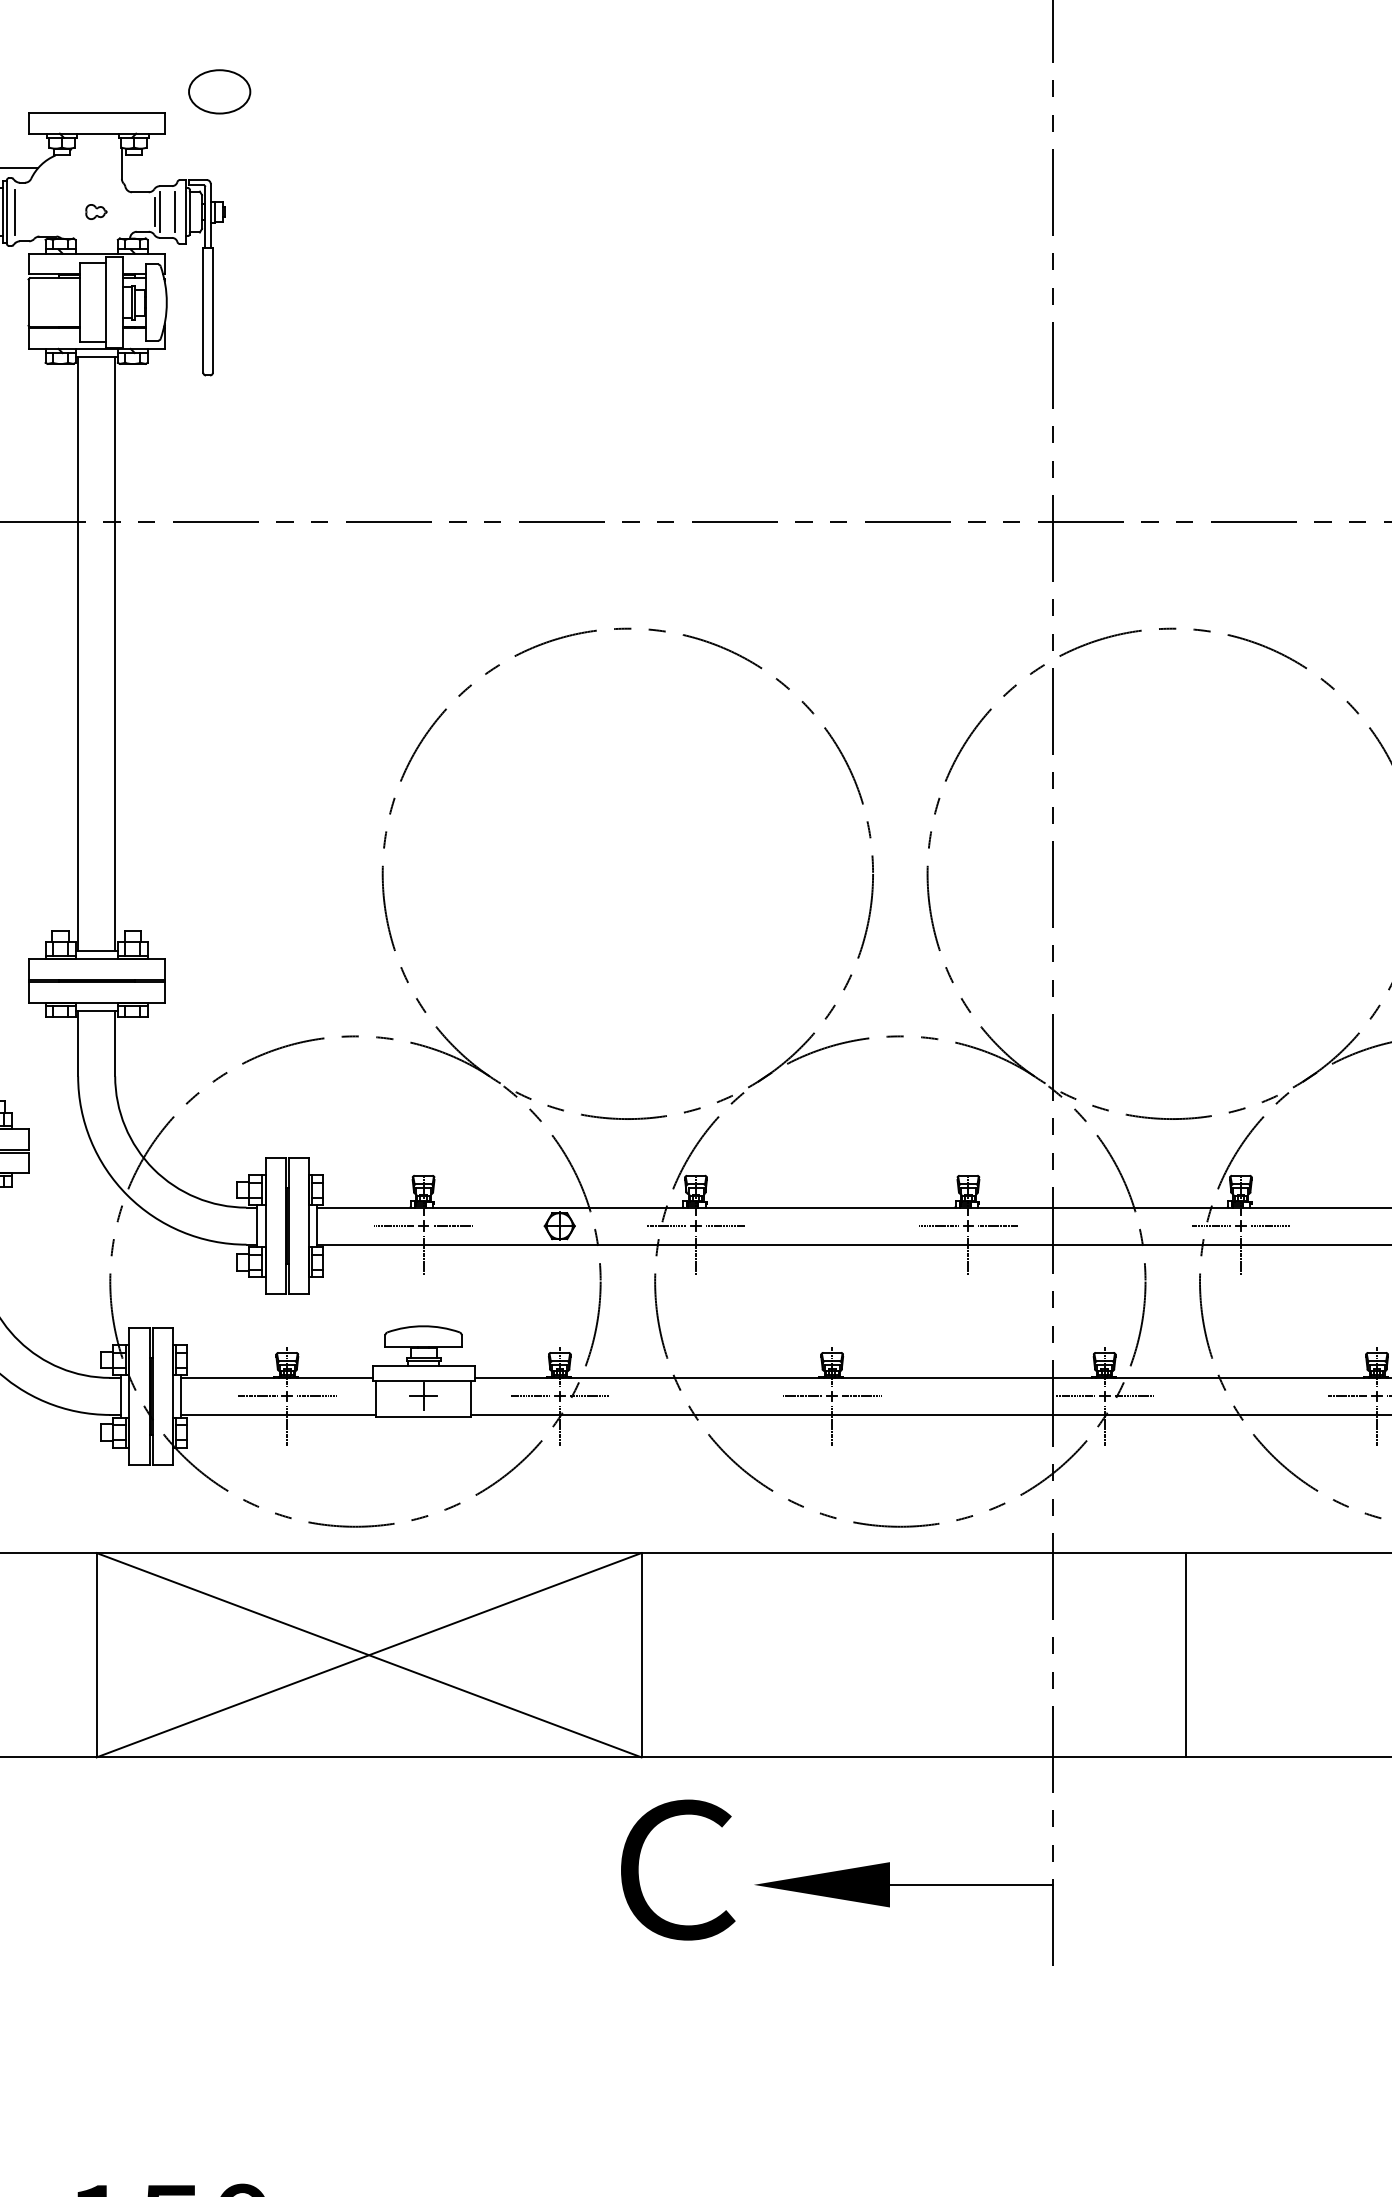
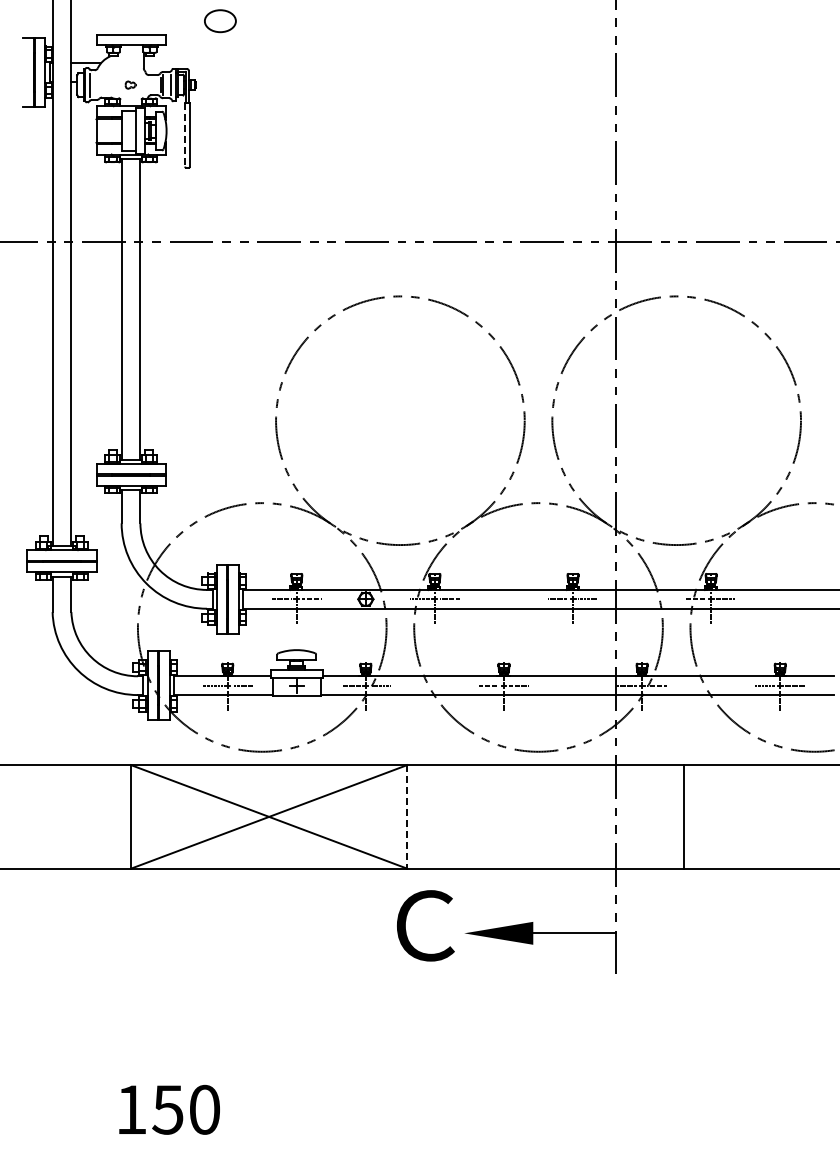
part: (219, 92) -> (220, 21), moved
line: (204, 311) -> (185, 135), solid -> dashed
line: (641, 1654) -> (407, 816), solid -> dashed

